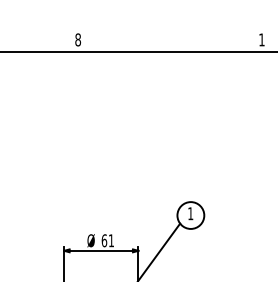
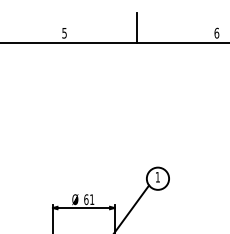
line: (165, 33) -> (136, 27), added
text: (78, 39) -> (64, 32), 8 -> 5
text: (261, 39) -> (216, 32), 1 -> 6

